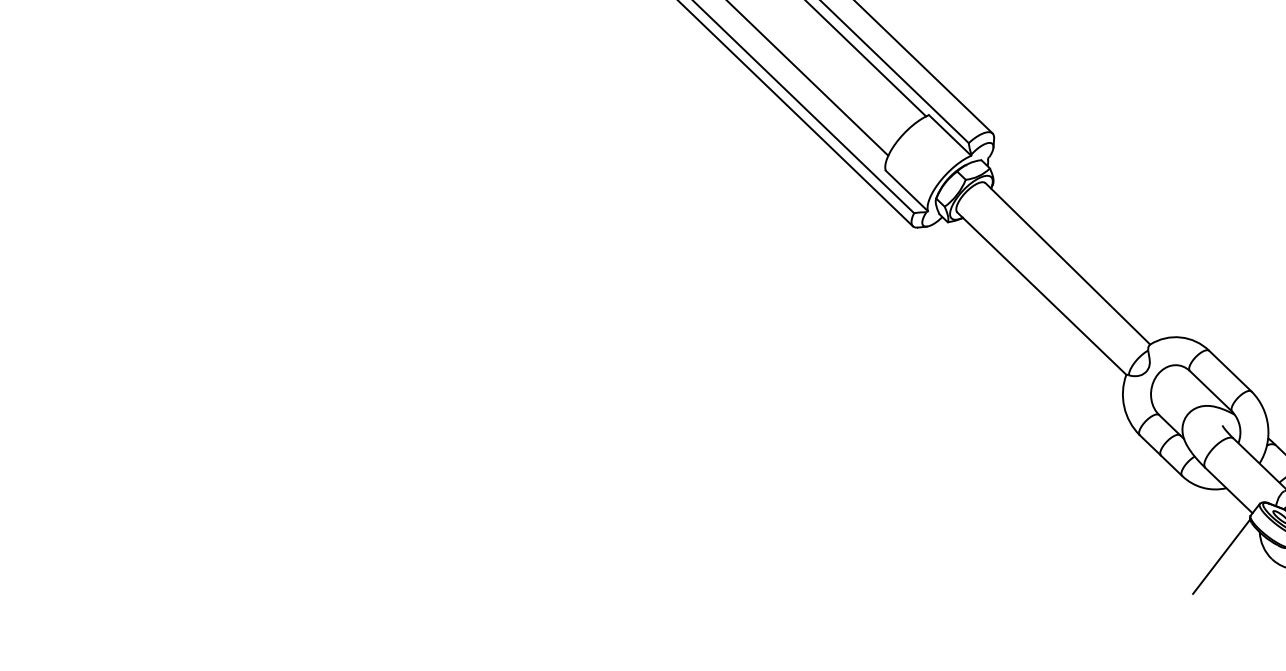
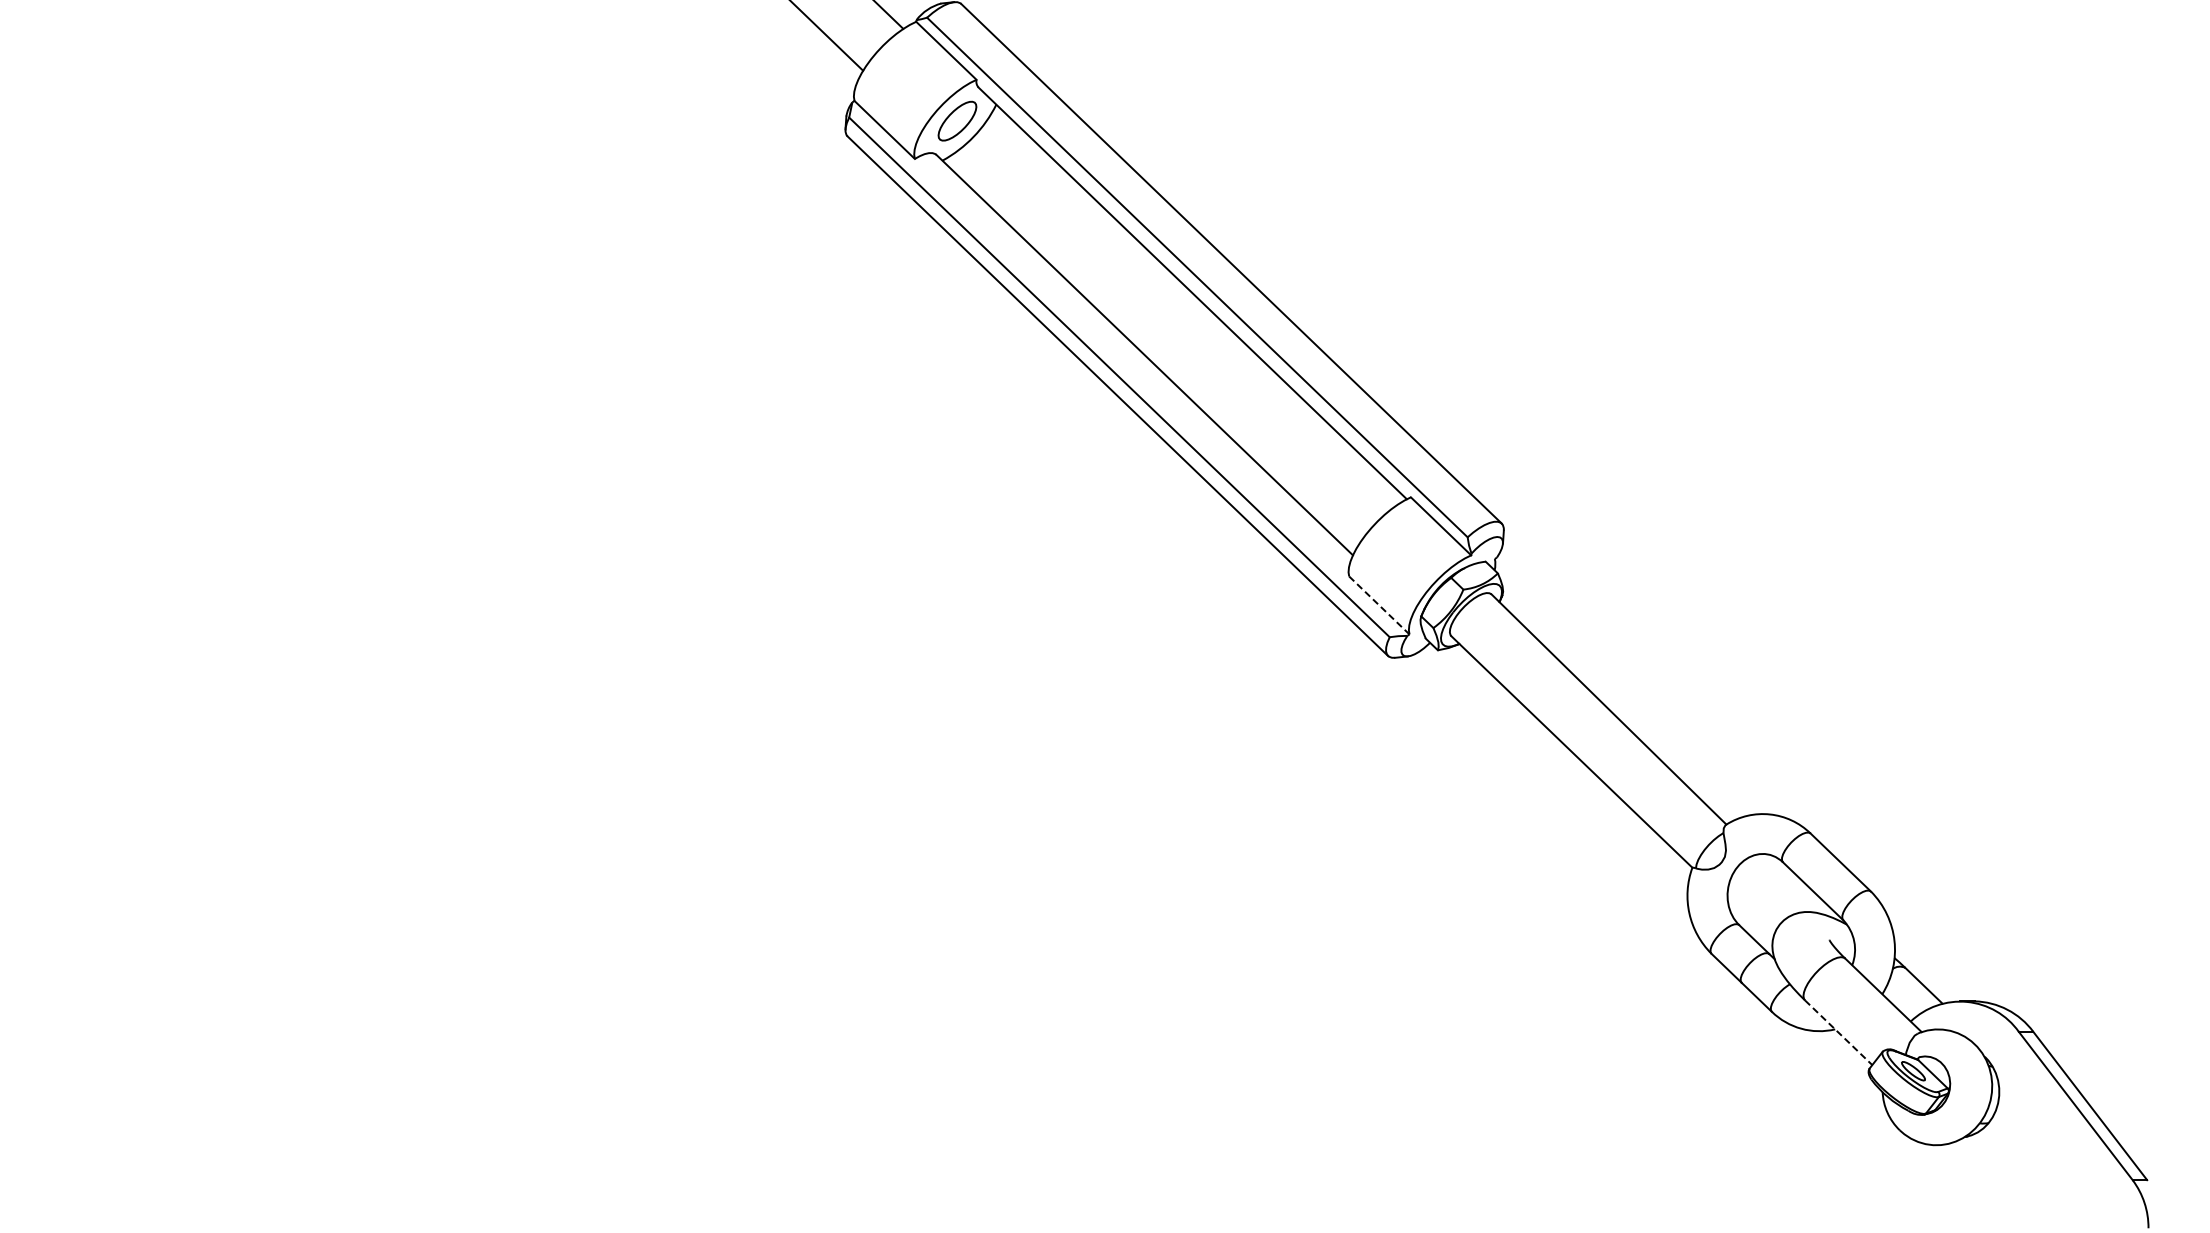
line: (906, 190) -> (1379, 605), solid -> dashed
line: (1228, 490) -> (1838, 1032), solid -> dashed
line: (1221, 557) -> (1827, 1127), removed

